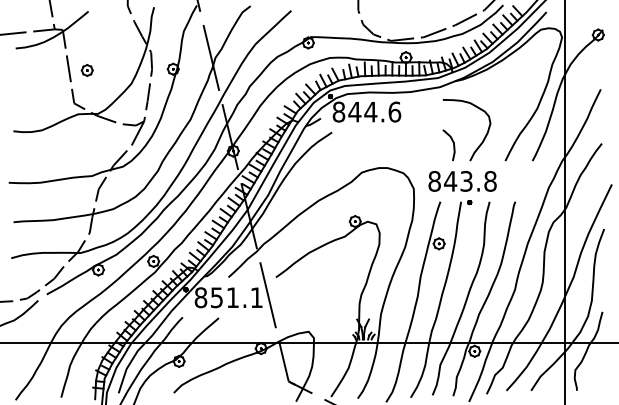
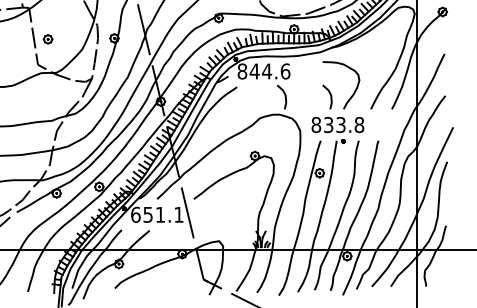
curve: (393, 142) -> (284, 94), added
text: (450, 181) -> (328, 125), 843.8 -> 833.8
text: (200, 297) -> (135, 214), 851.1 -> 651.1

